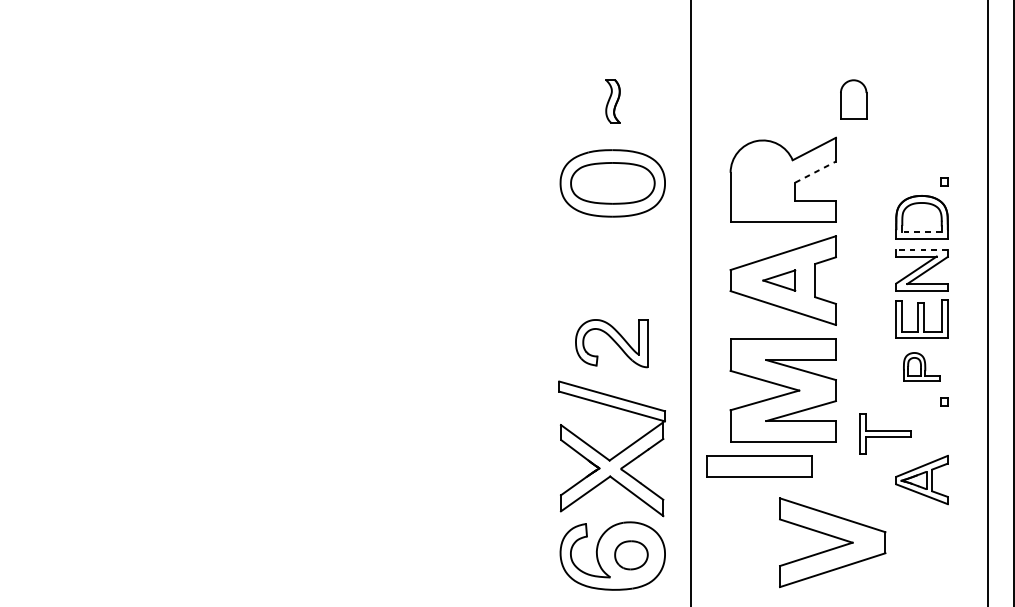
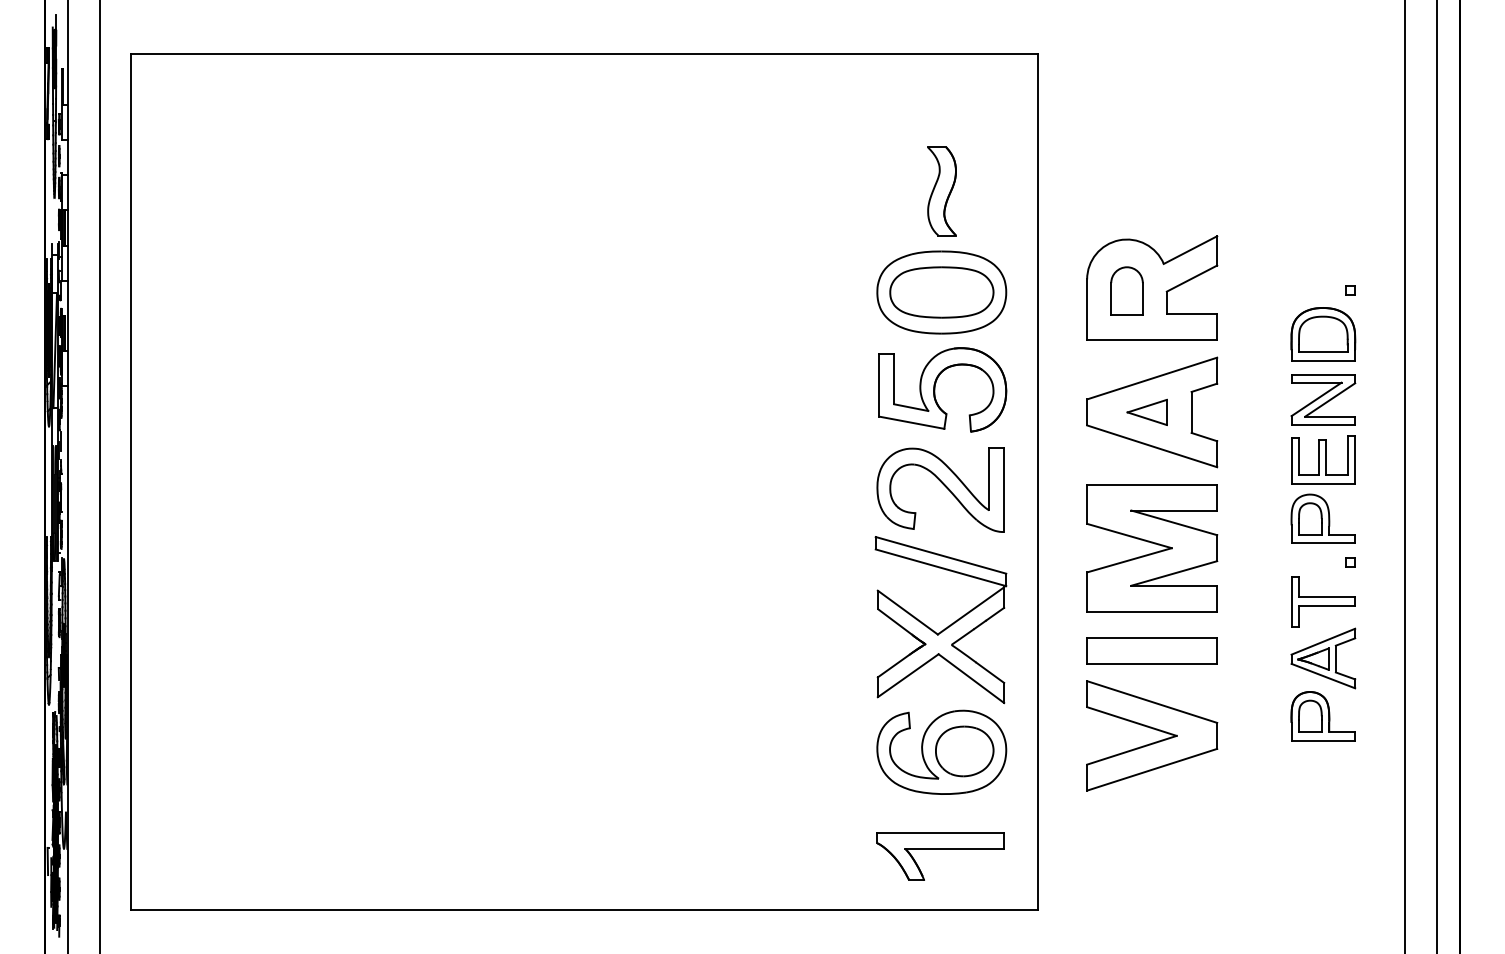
part: (853, 99) -> (1126, 290), moved
part: (612, 101) -> (941, 191), size x1.67
line: (815, 172) -> (1192, 278), dashed -> solid
line: (921, 232) -> (1322, 352), dashed -> solid
line: (922, 249) -> (1323, 374), dashed -> solid
part: (607, 261) -> (935, 389), added
part: (611, 343) -> (940, 489), size x1.43
part: (921, 366) -> (1322, 518), size x1.43
part: (885, 433) -> (1323, 601), moved
part: (759, 466) -> (1151, 650), moved
part: (921, 527) -> (1322, 716), added
part: (832, 542) -> (1152, 735), moved
part: (631, 555) -> (964, 751), size x1.43

